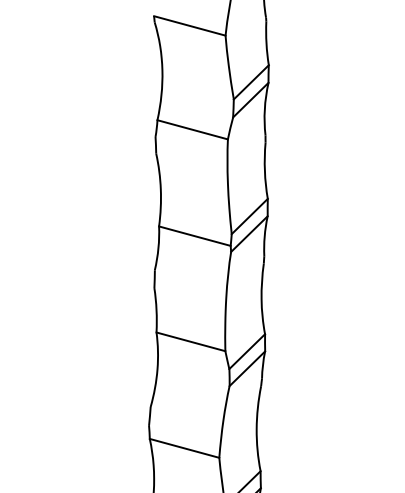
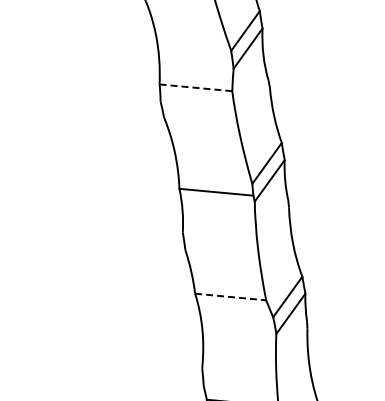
line: (192, 129) -> (195, 87), solid -> dashed
line: (190, 341) -> (230, 296), solid -> dashed

